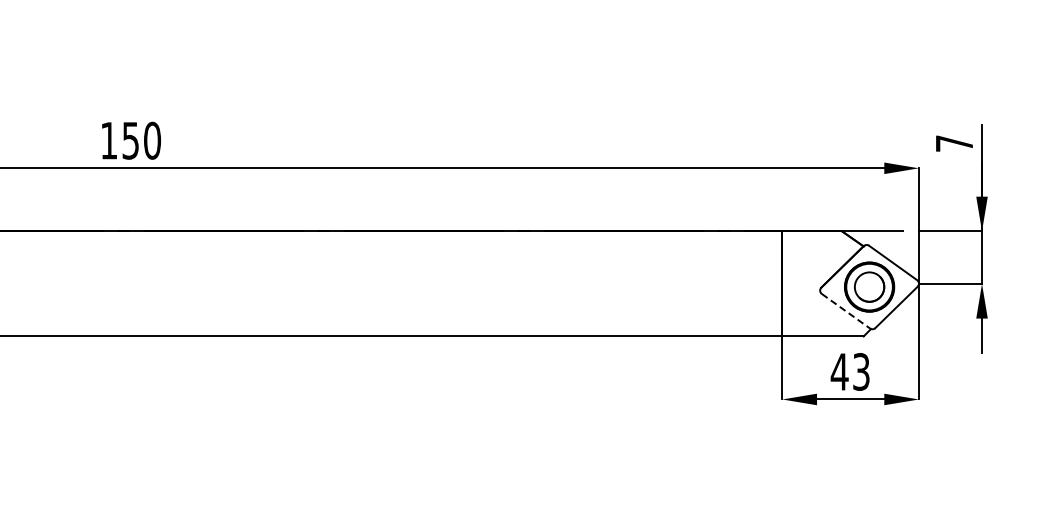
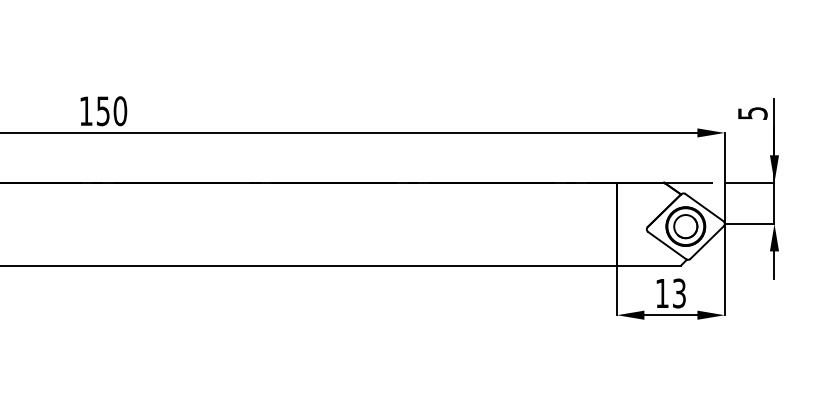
text: (954, 143) -> (752, 113), 7 -> 5
line: (845, 311) -> (666, 245), dashed -> solid
text: (839, 371) -> (662, 293), 43 -> 13

